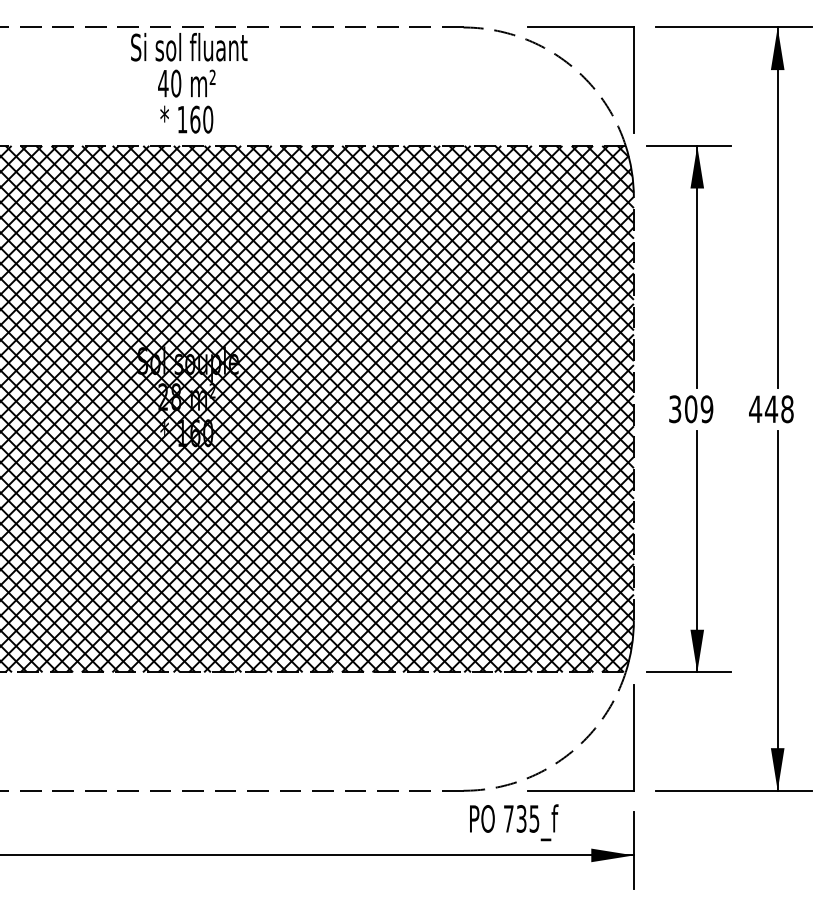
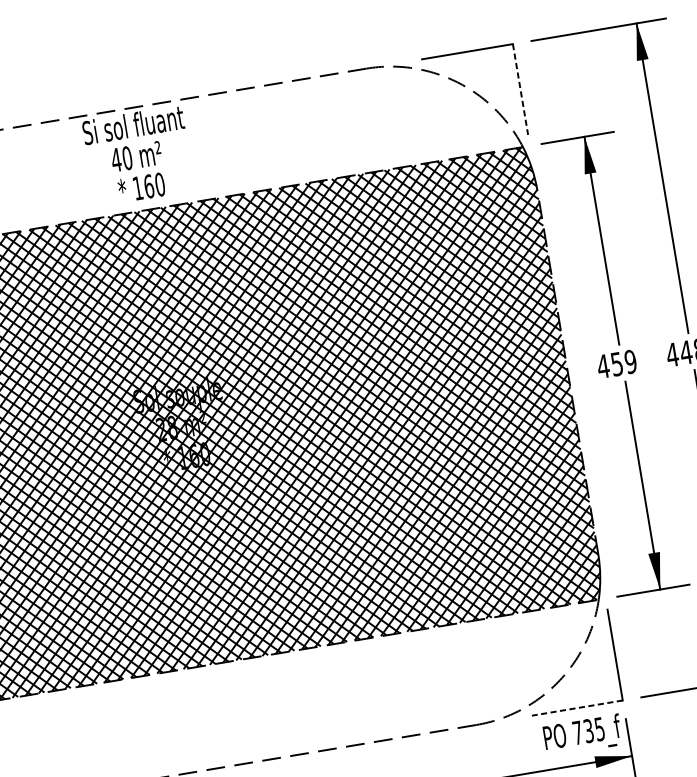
line: (633, 80) -> (520, 89), solid -> dashed
text: (682, 409) -> (609, 365), 309 -> 459
line: (581, 790) -> (577, 707), solid -> dashed
text: (514, 822) -> (583, 735), moved

